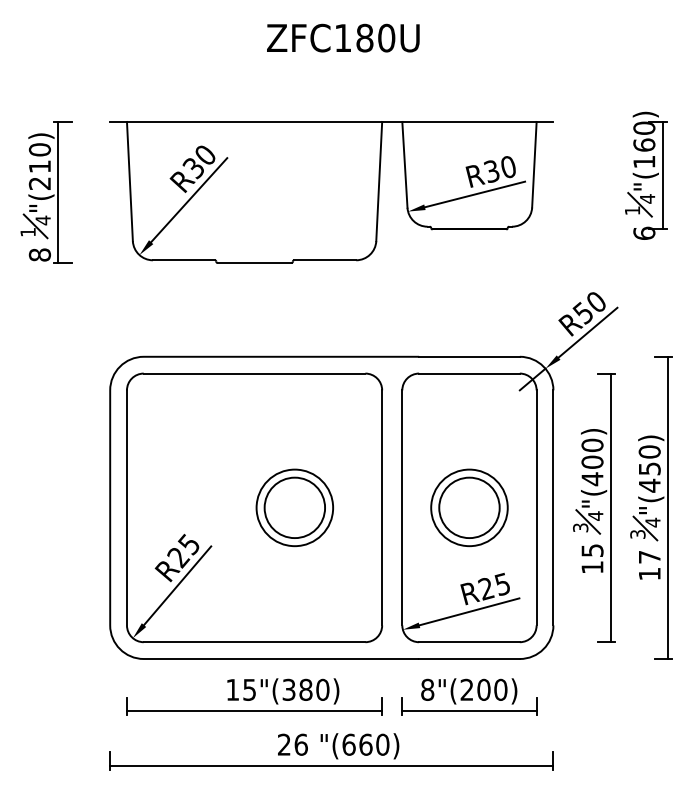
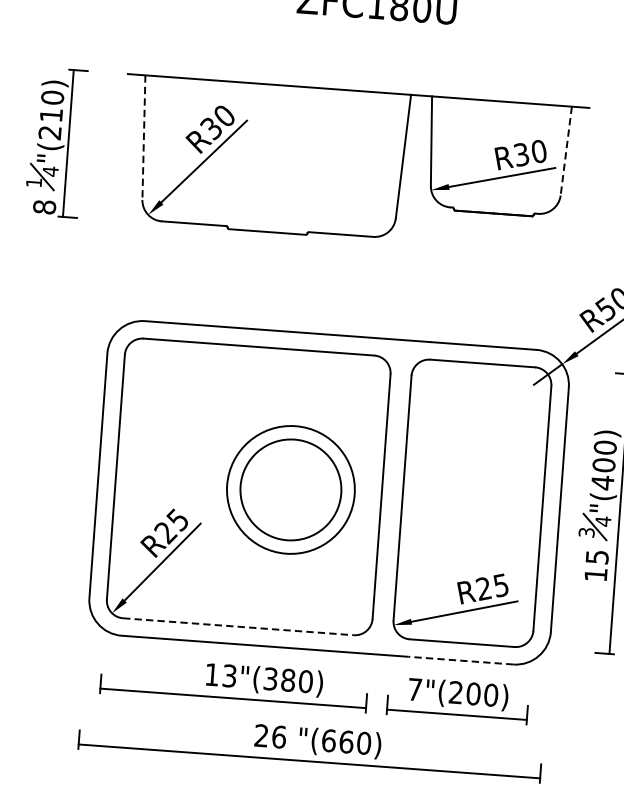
line: (534, 164) -> (566, 150), solid -> dashed
line: (129, 181) -> (143, 137), solid -> dashed
part: (294, 507) -> (290, 489), size x1.6
part: (469, 507) -> (472, 502), removed
line: (254, 642) -> (238, 627), solid -> dashed
line: (468, 658) -> (459, 660), solid -> dashed
text: (249, 689) -> (229, 675), 15"(380) -> 13"(380)
text: (427, 689) -> (414, 689), 8"(200) -> 7"(200)

